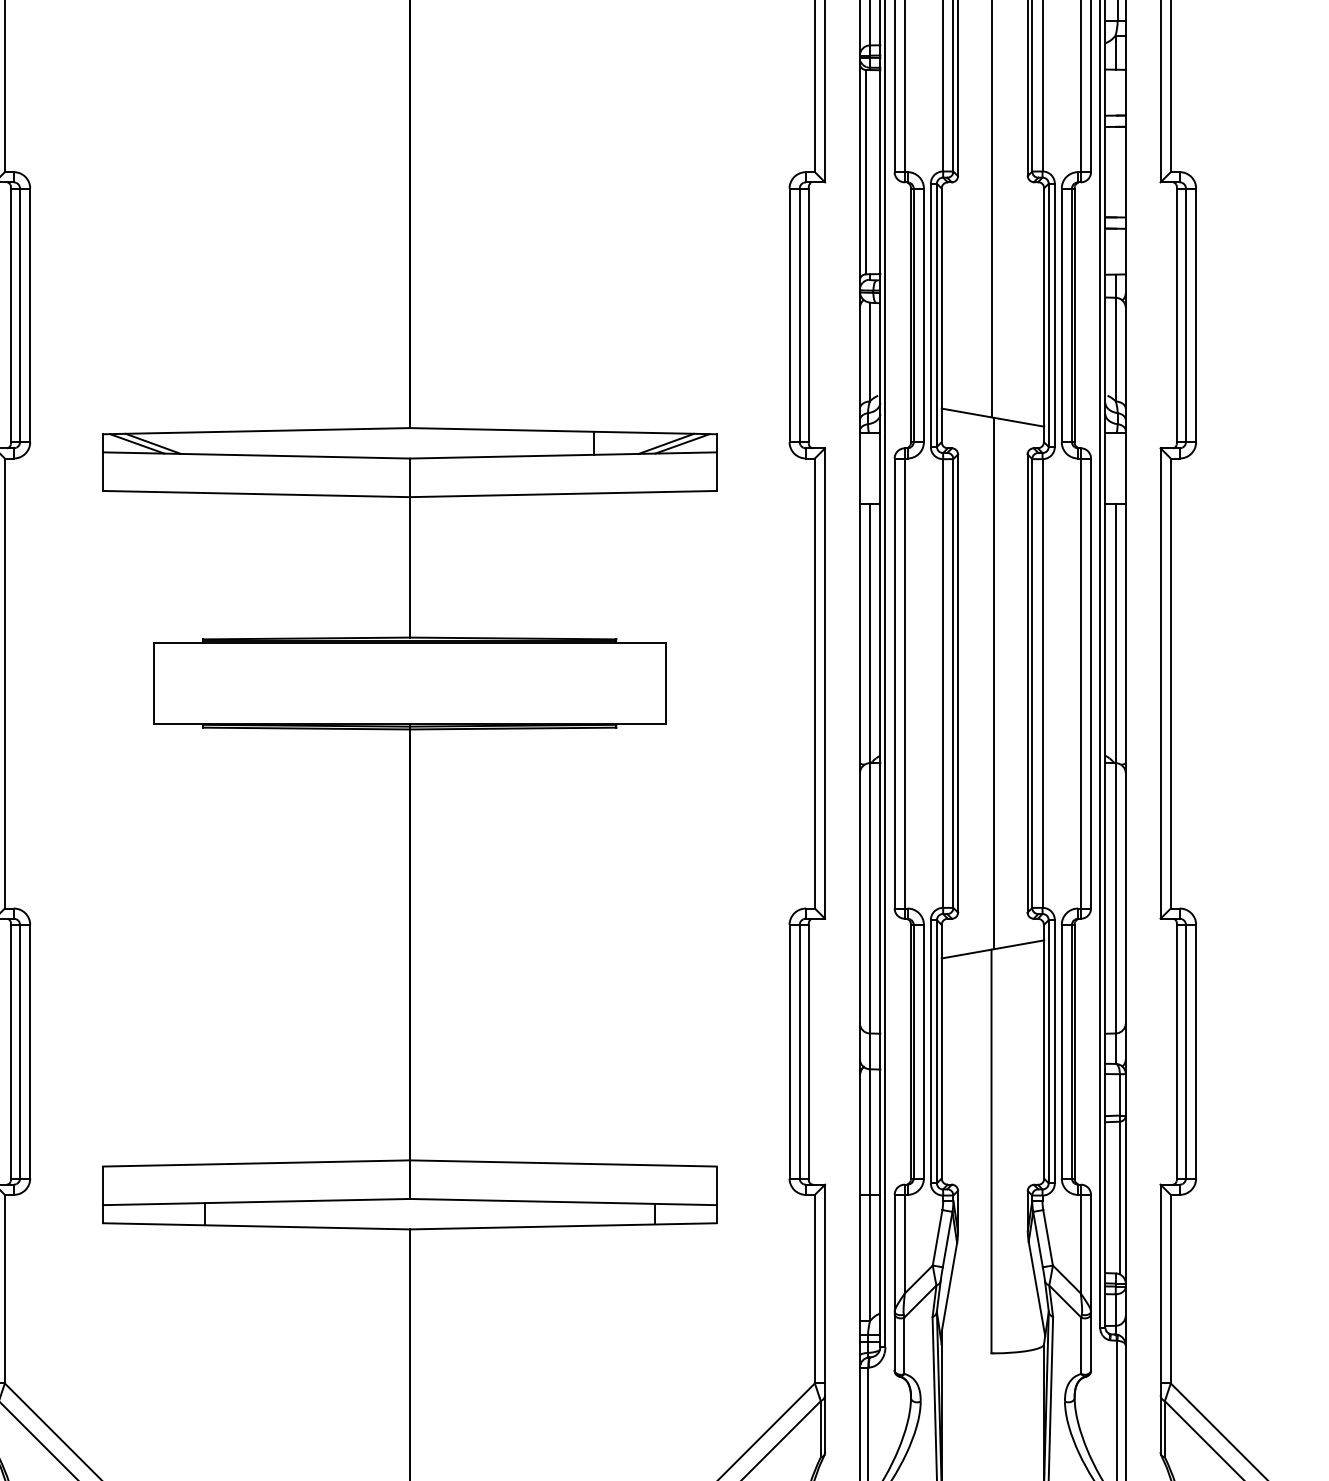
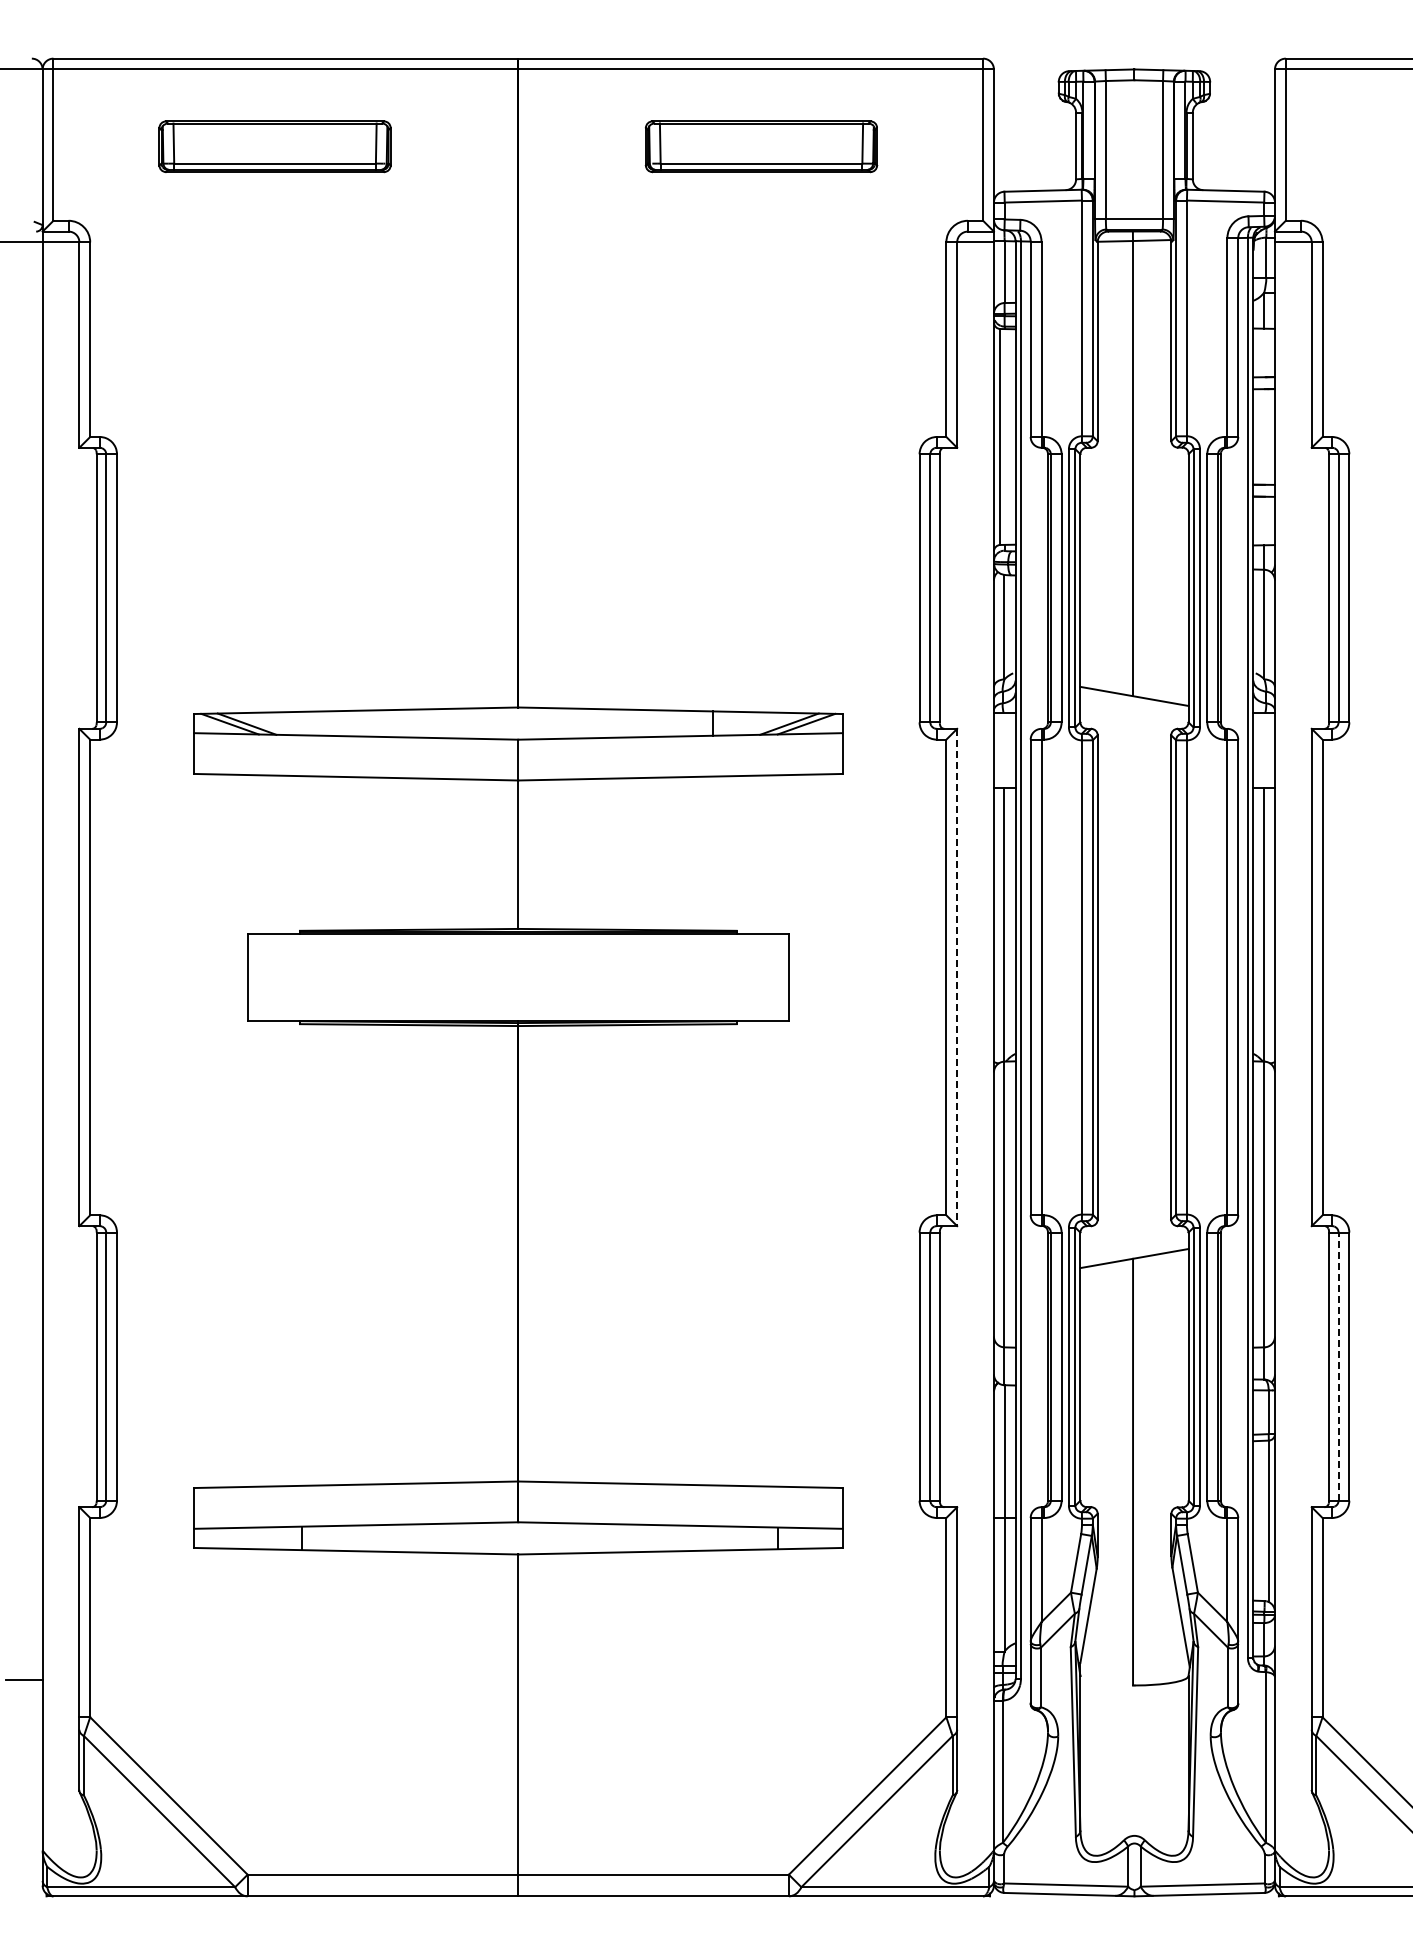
line: (825, 683) -> (957, 977), solid -> dashed
line: (993, 683) -> (1135, 977), removed
line: (1185, 1051) -> (1338, 1366), solid -> dashed

